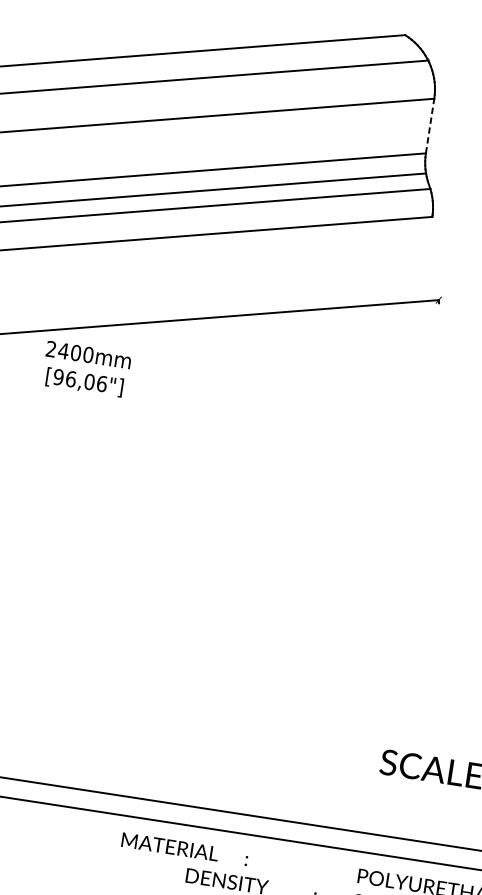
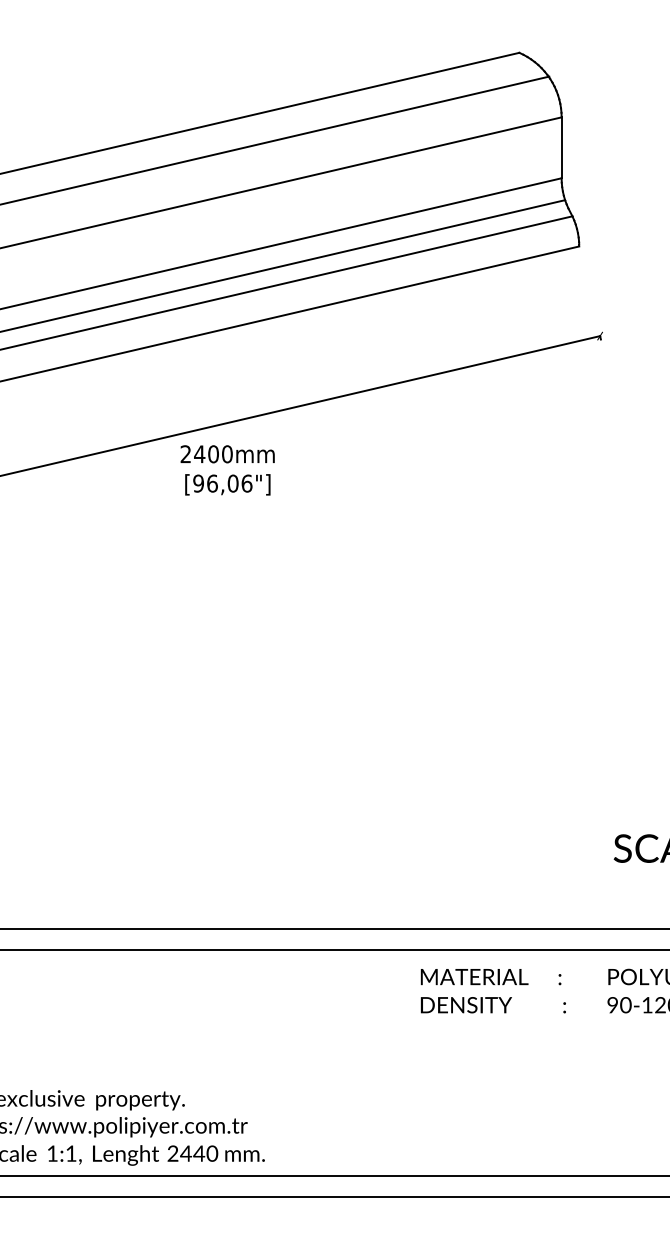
line: (430, 125) -> (561, 147), dashed -> solid
text: (184, 849) -> (490, 977), moved

